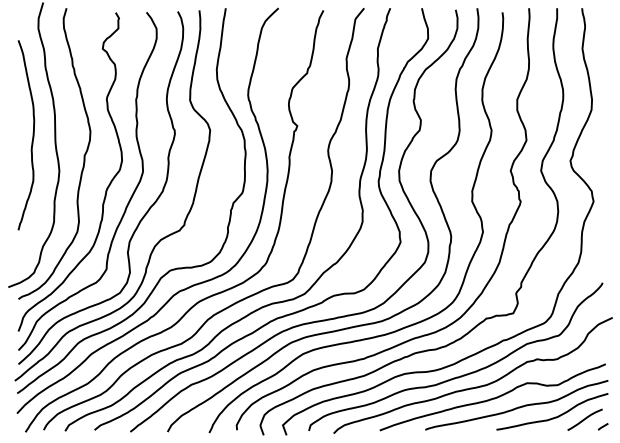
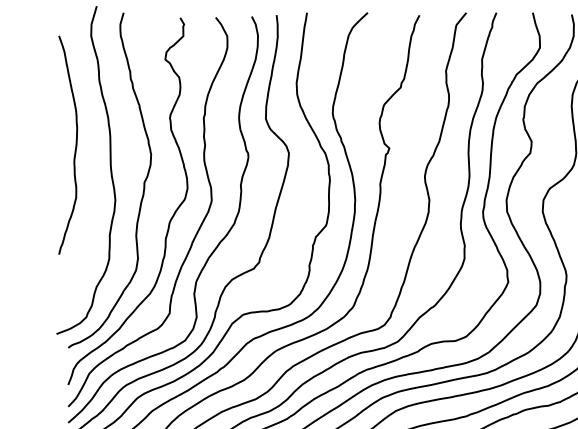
curve: (32, 135) -> (75, 145), moved

